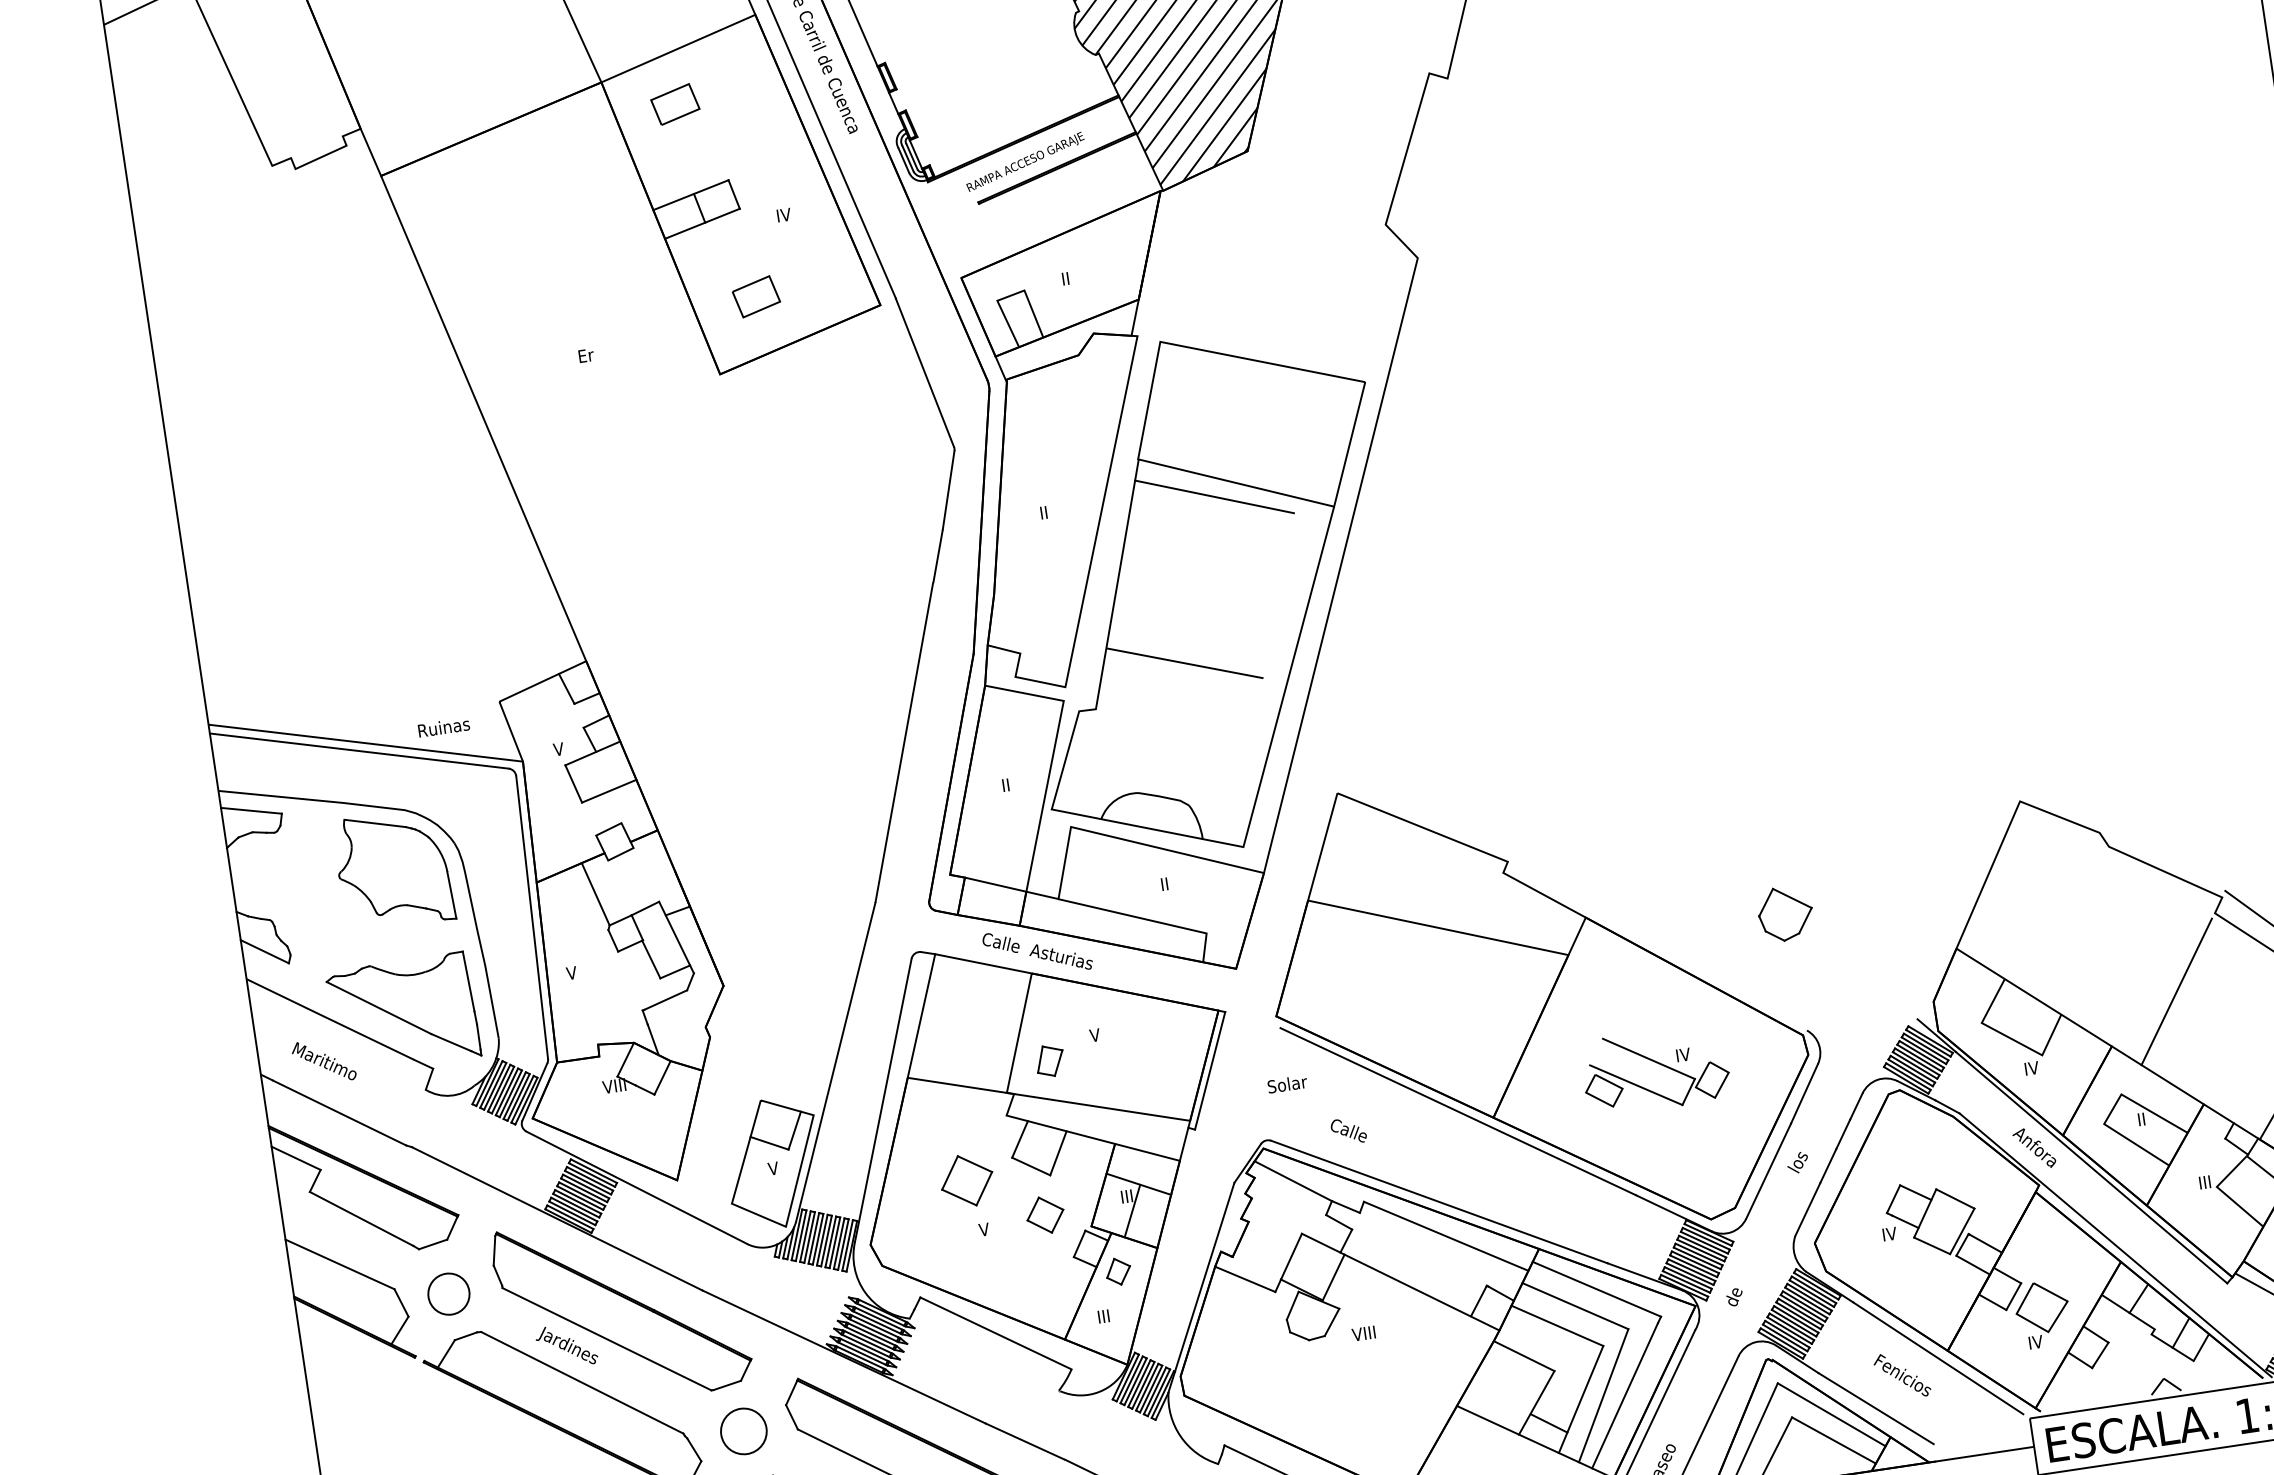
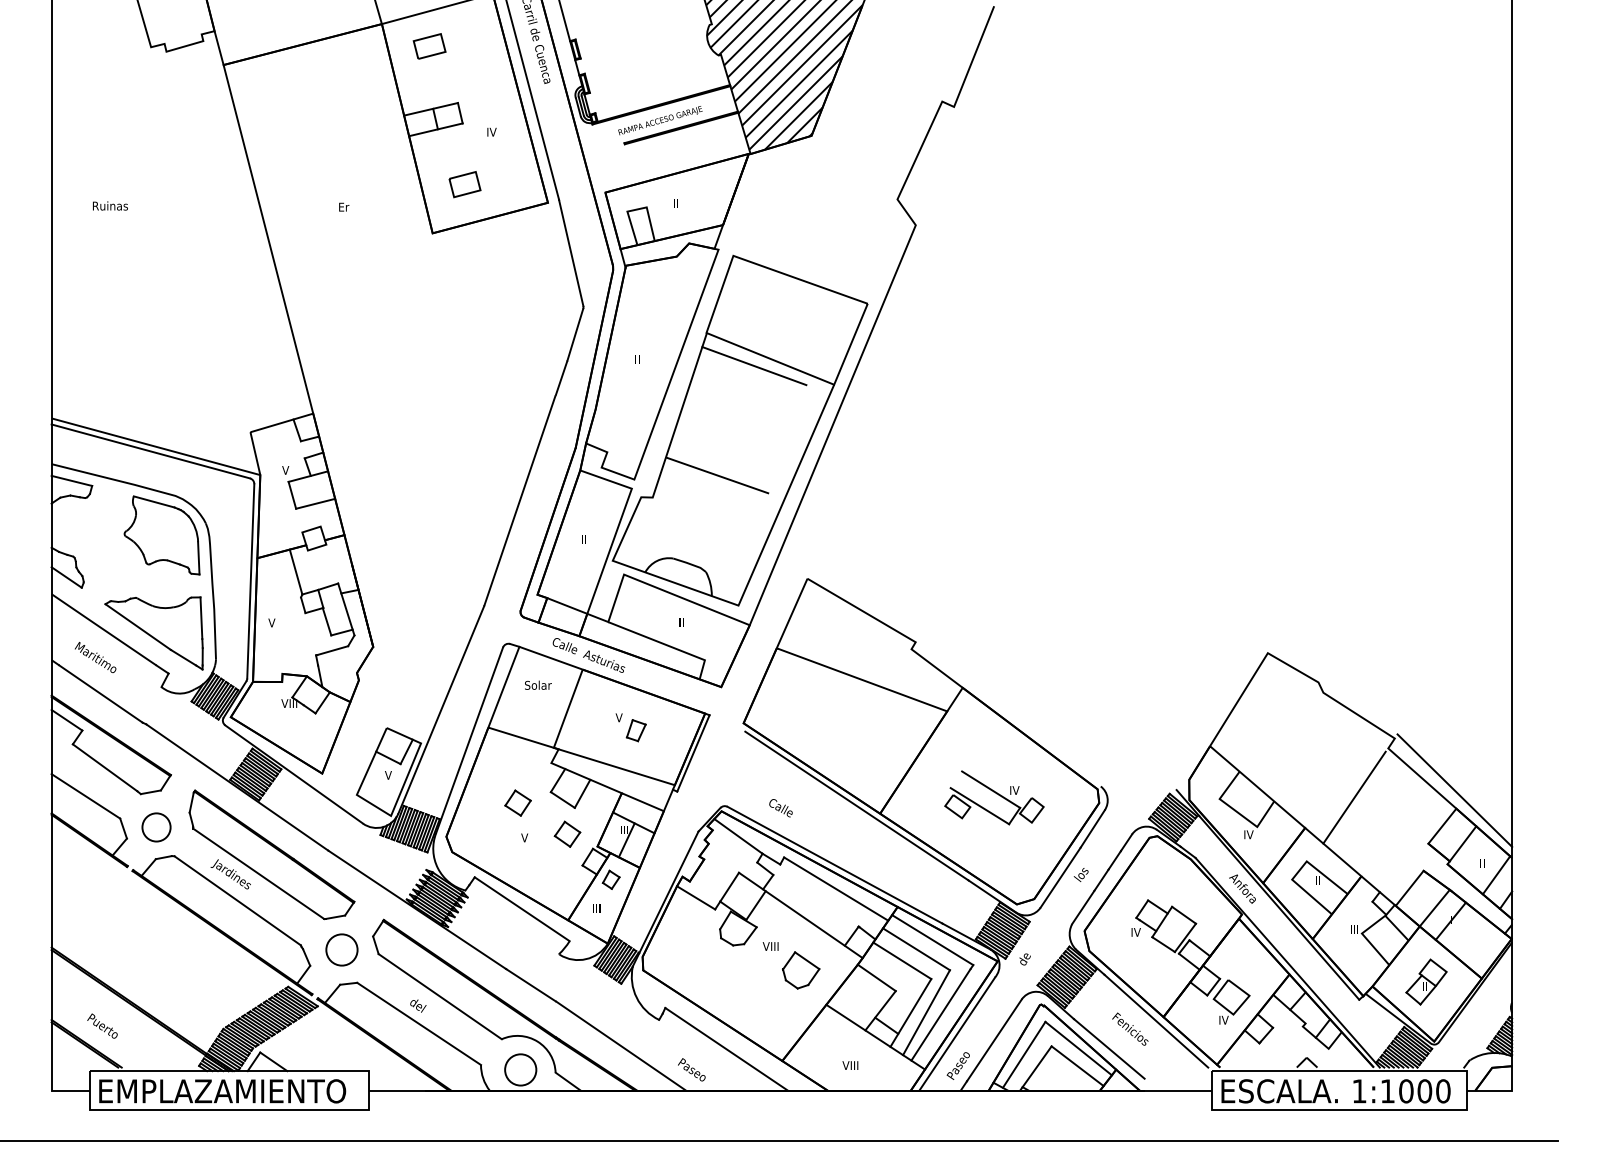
text: (443, 726) -> (110, 205), moved
part: (1786, 913) -> (801, 970), moved
part: (1048, 1060) -> (635, 730), moved
text: (1287, 1083) -> (538, 684), moved
part: (966, 1179) -> (517, 802), size x0.71

